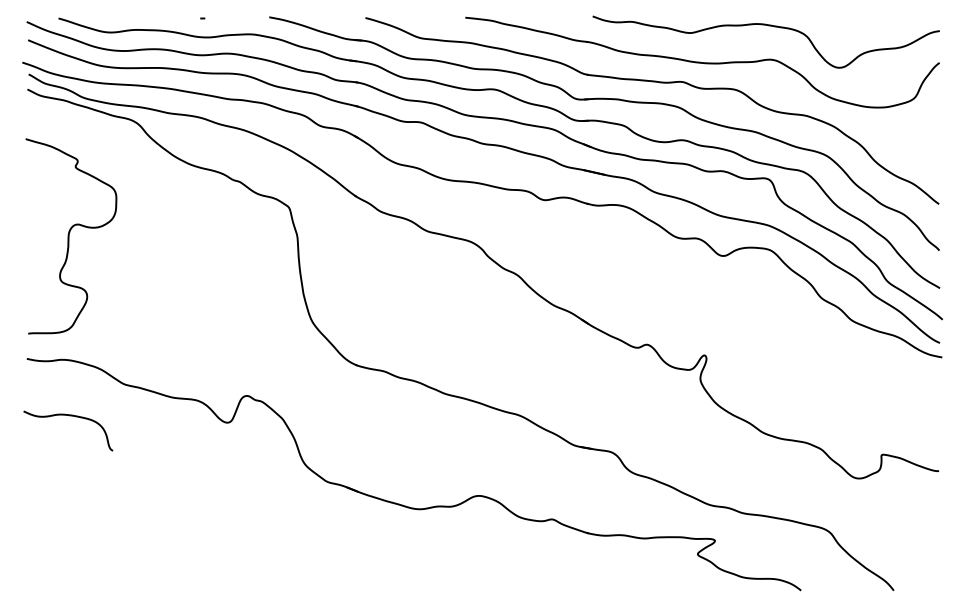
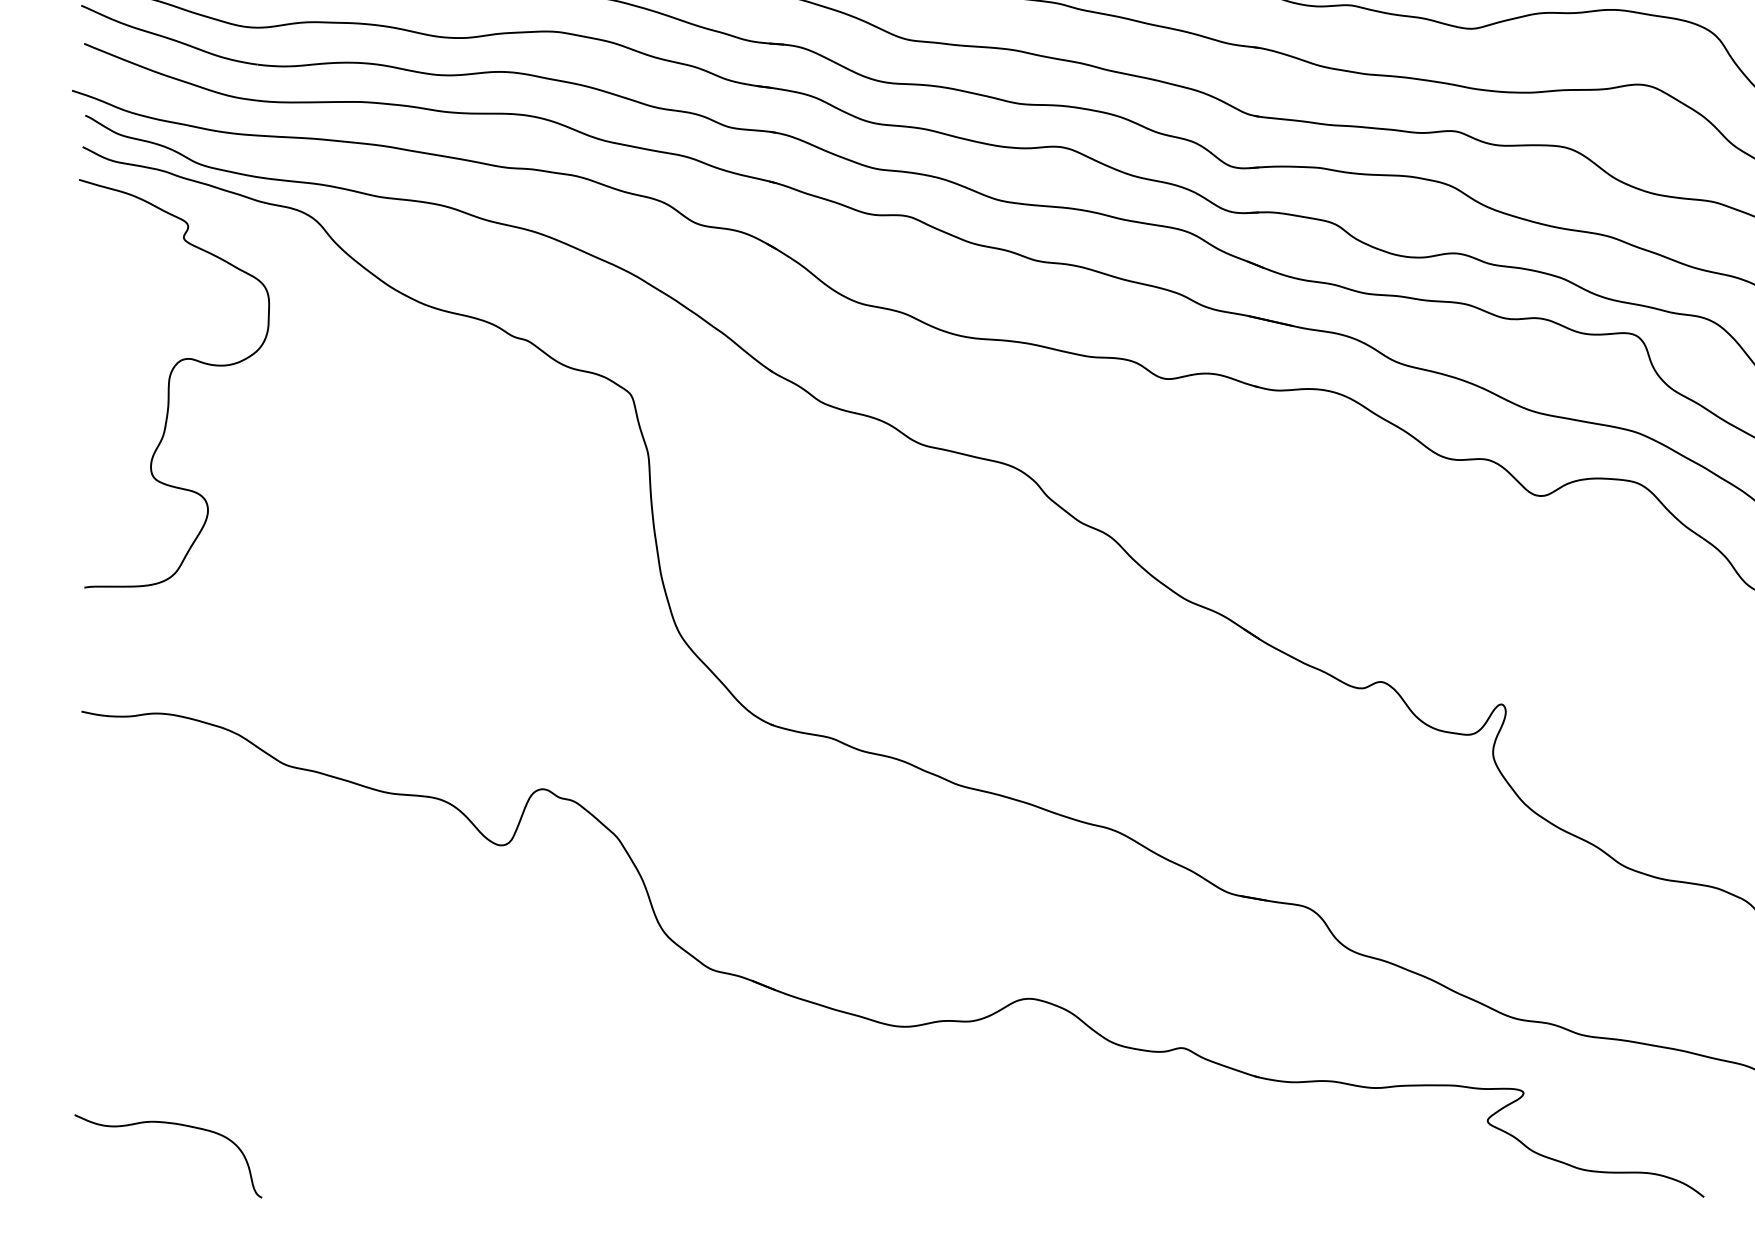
curve: (69, 236) -> (170, 383), moved
curve: (69, 416) -> (170, 1125), moved

